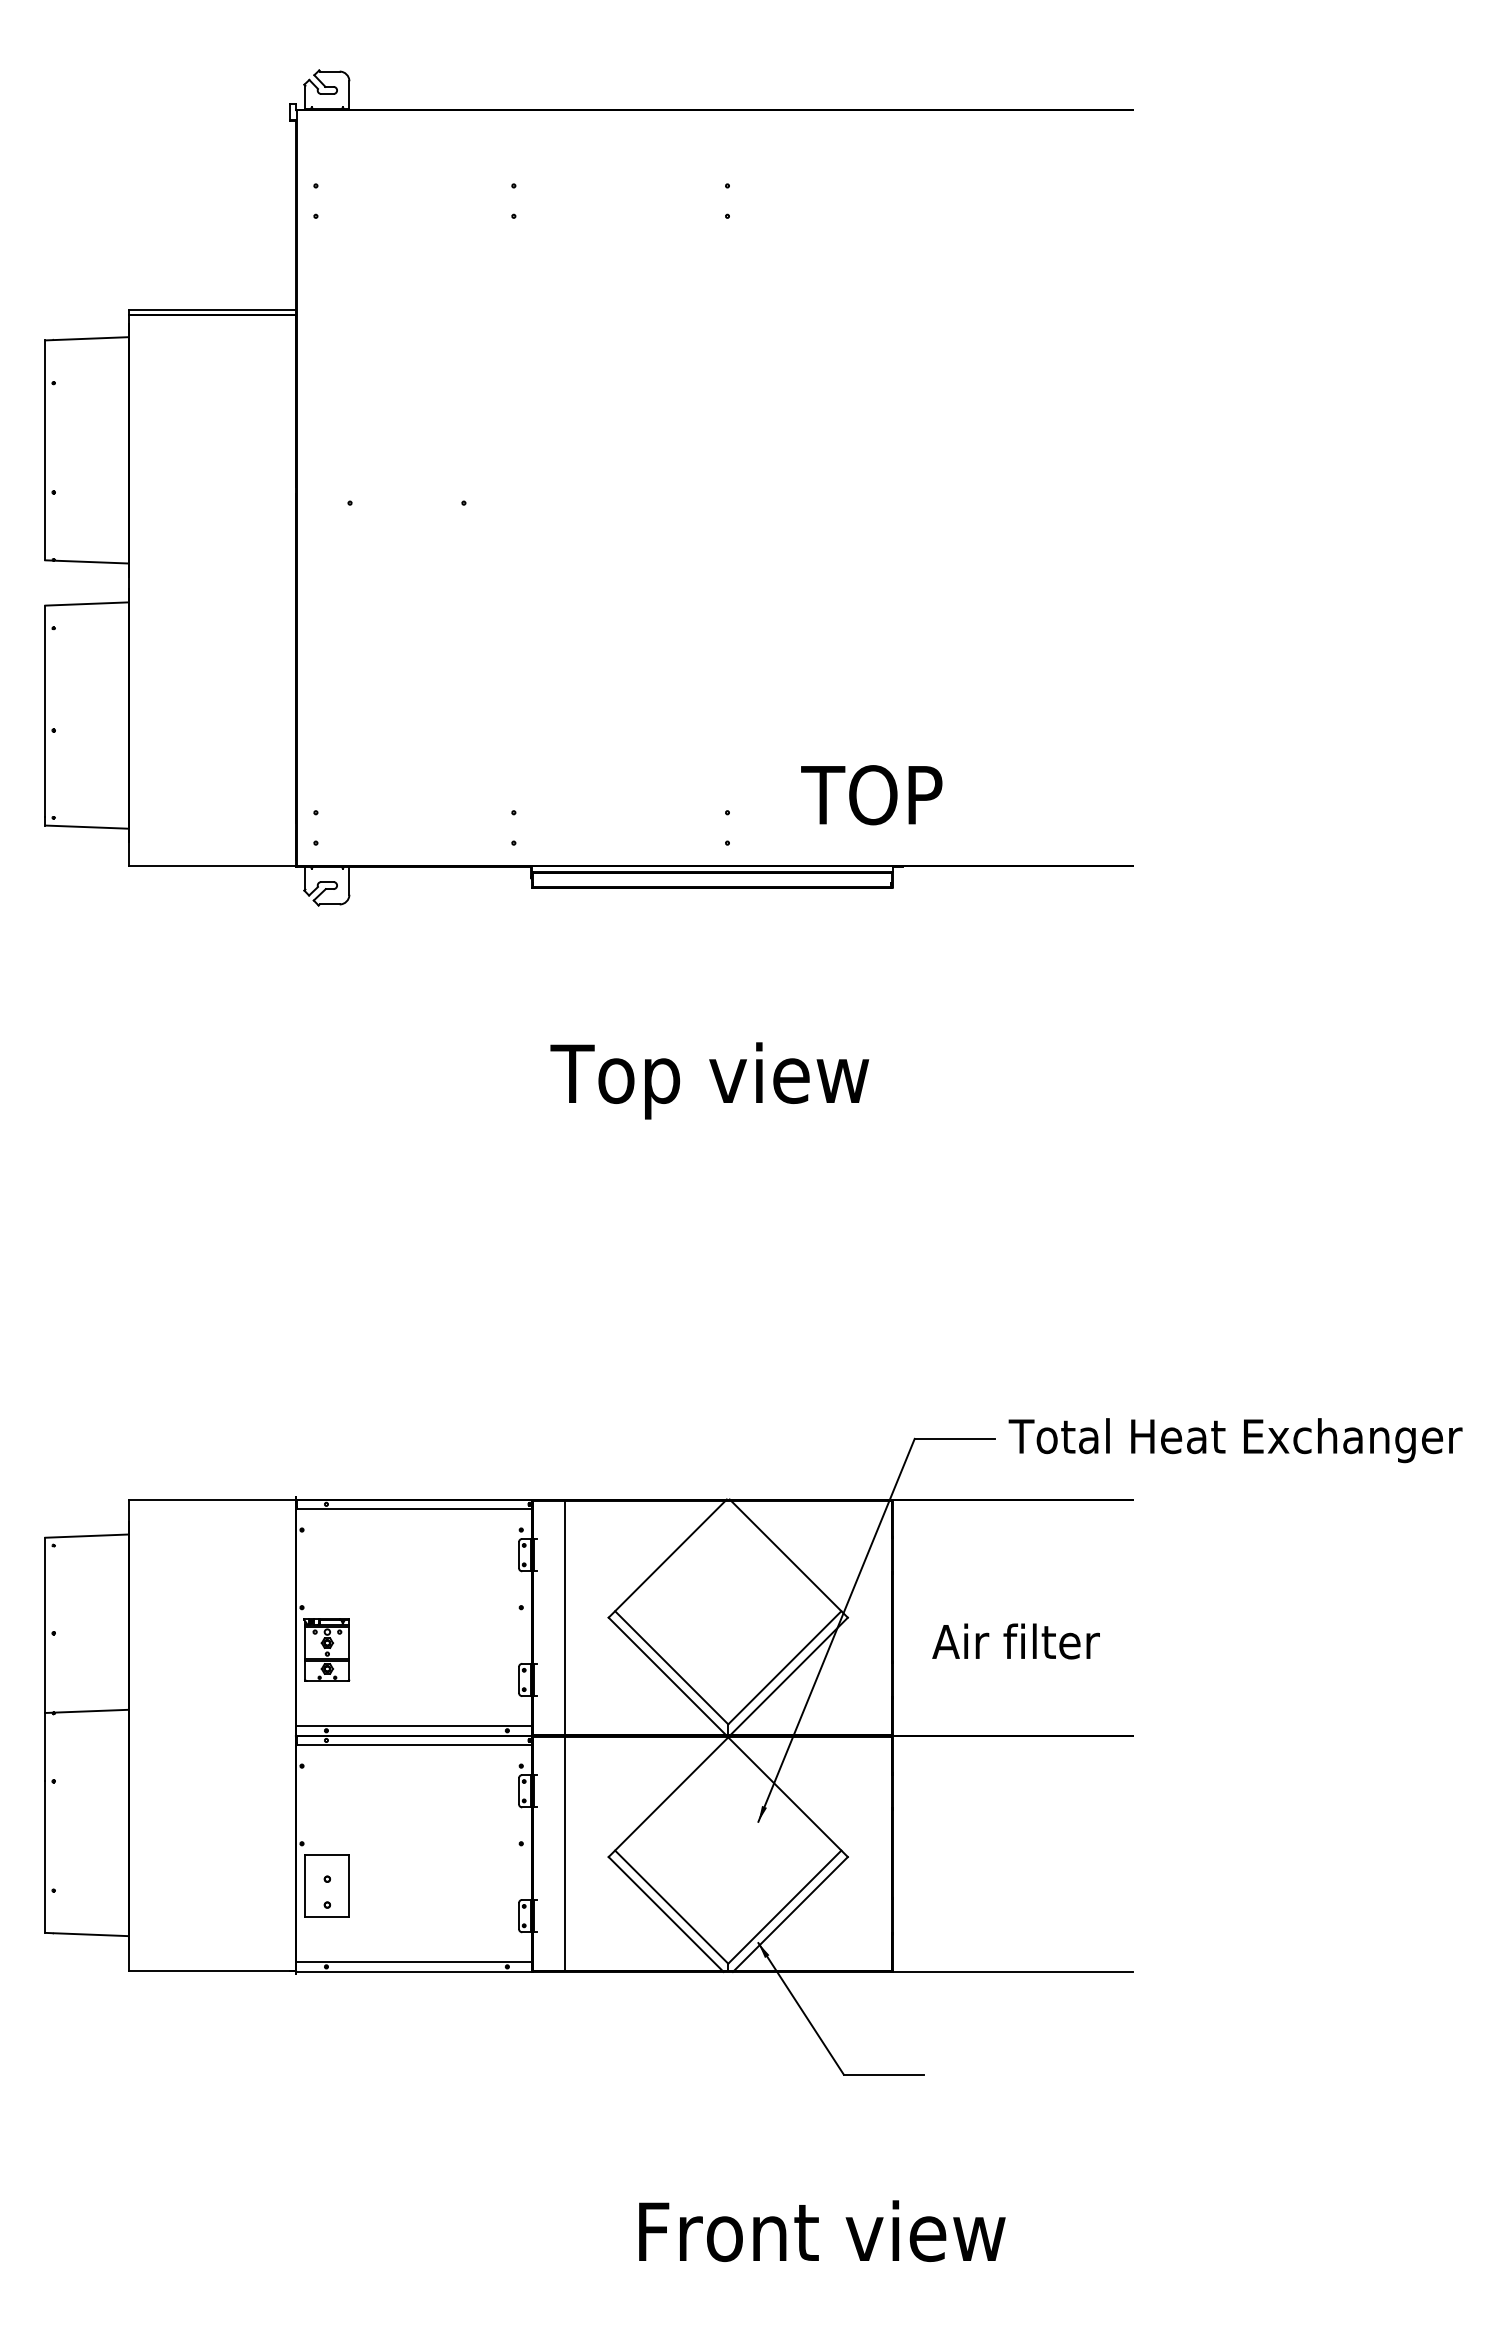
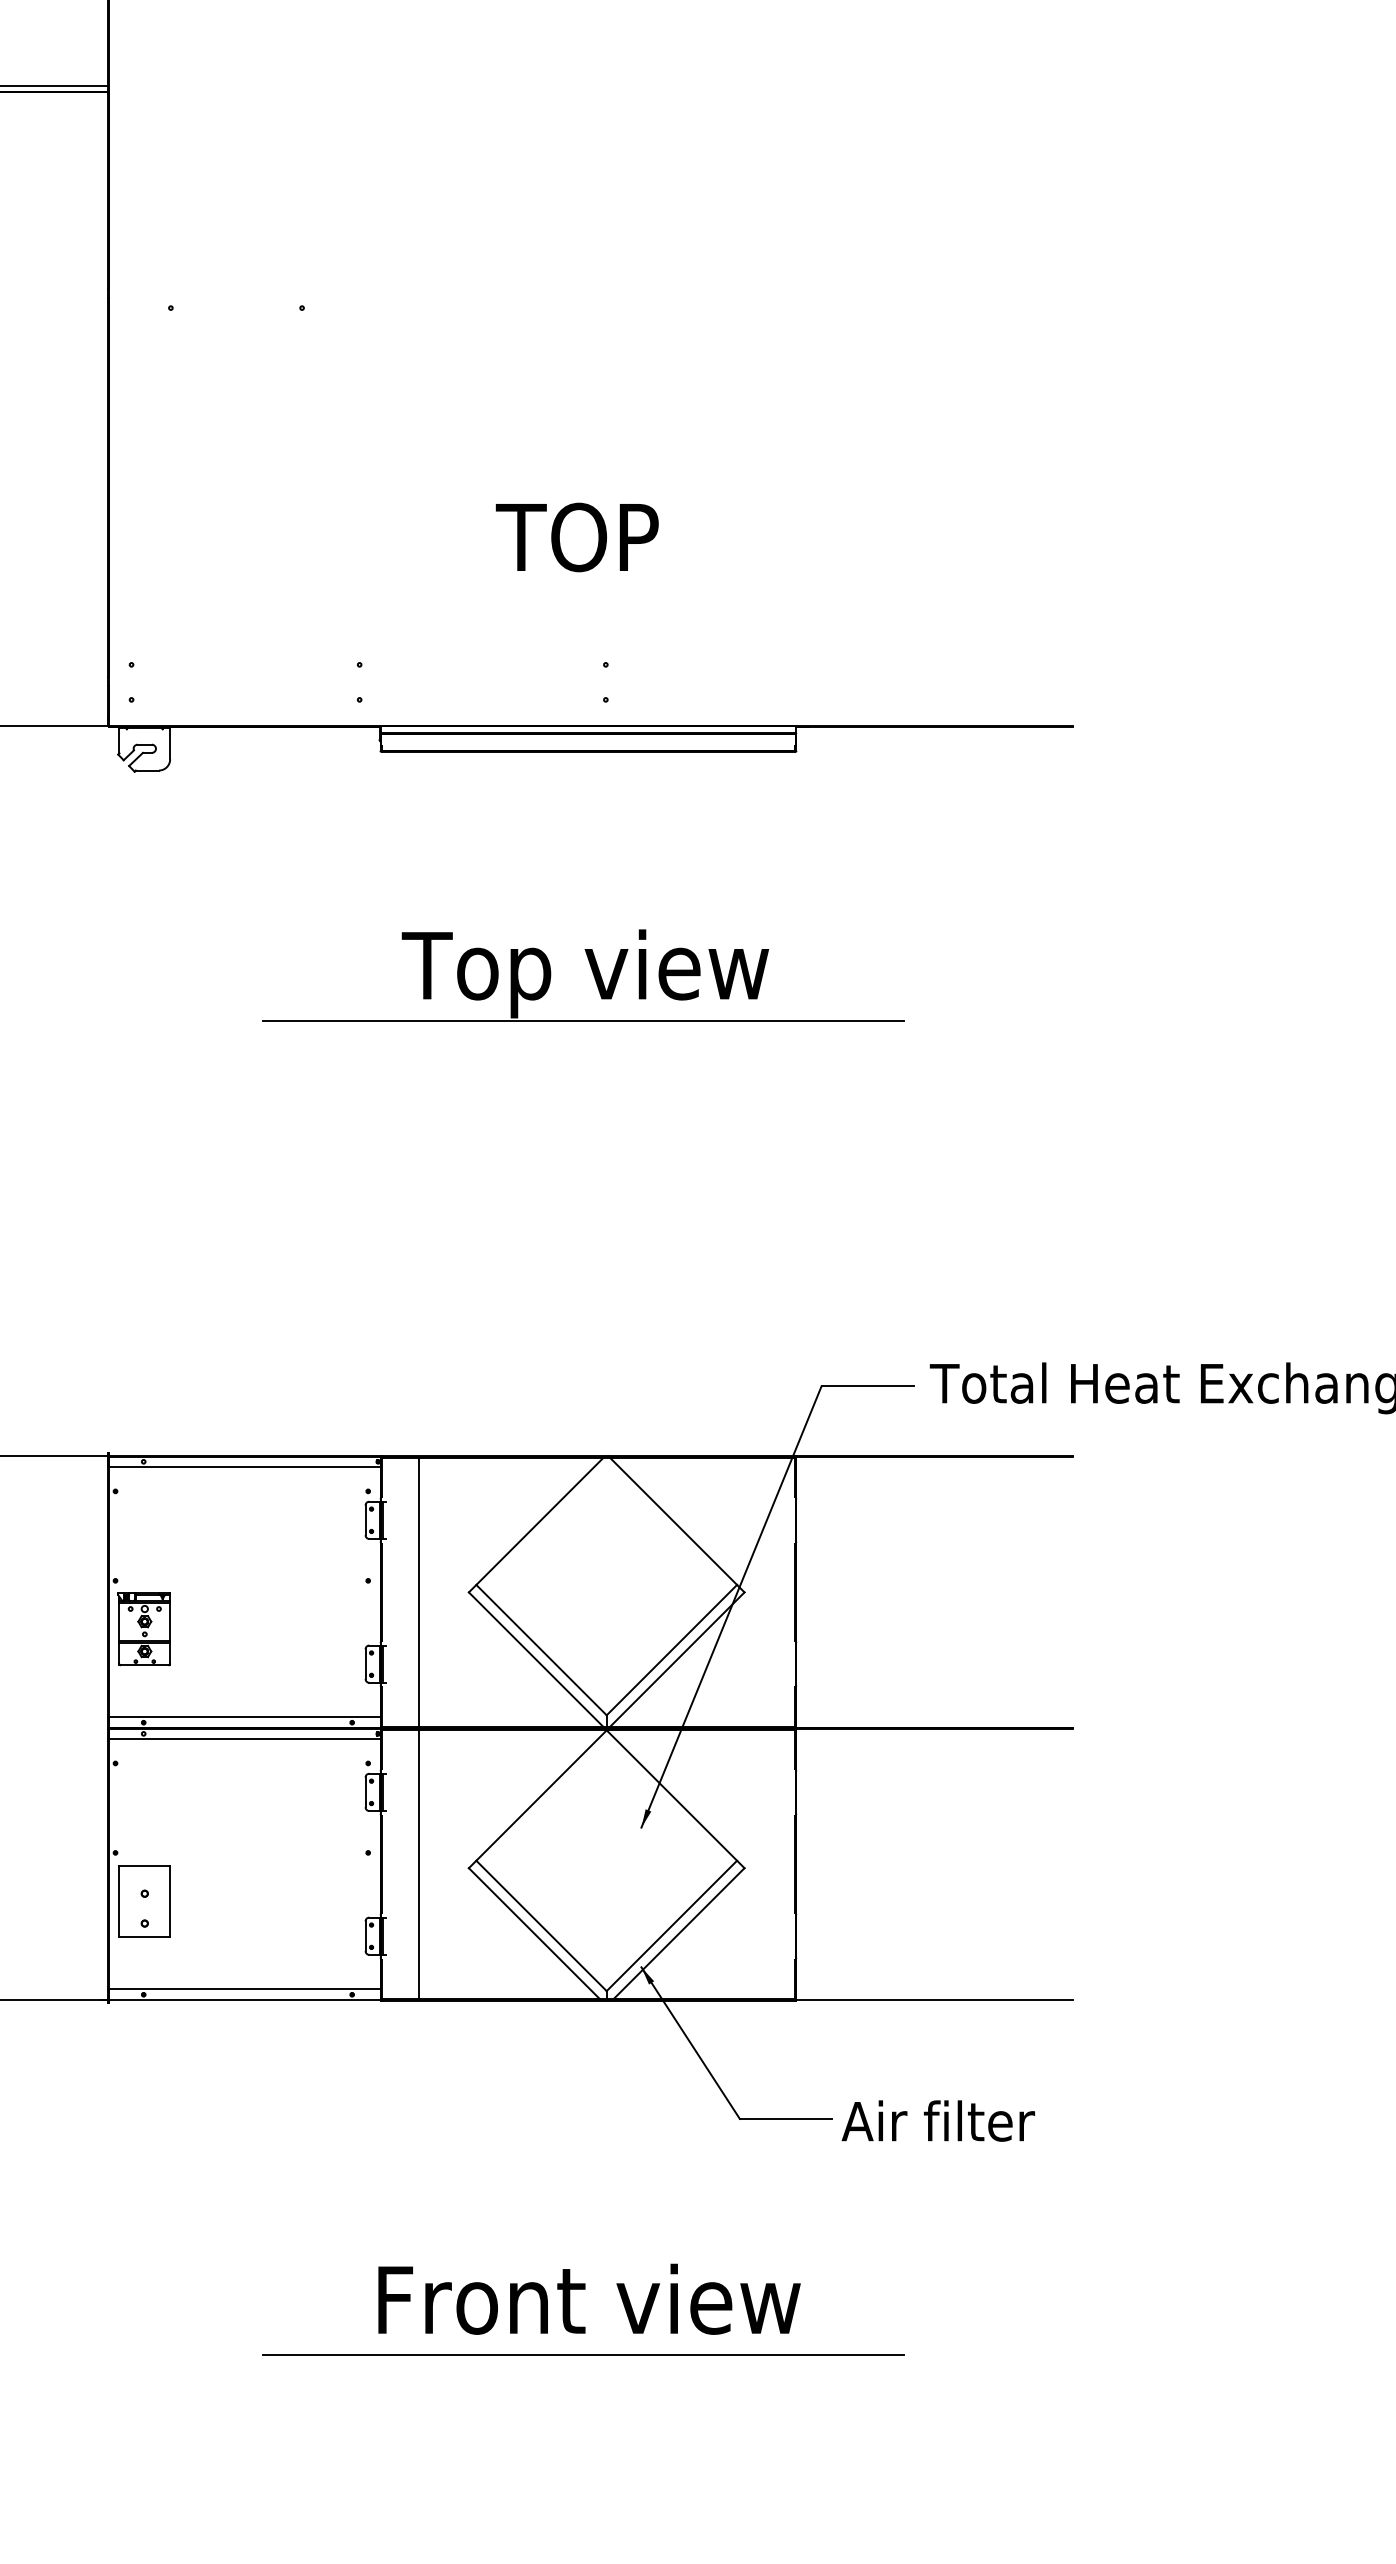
text: (871, 795) -> (577, 537), moved
line: (707, 1121) -> (582, 1020), added
text: (1015, 1641) -> (937, 2121), moved
text: (822, 2230) -> (589, 2298), moved
line: (707, 2279) -> (582, 2354), added

